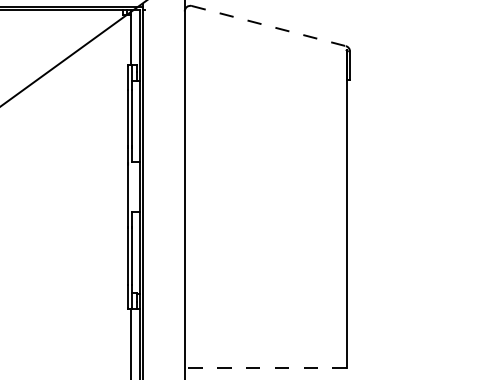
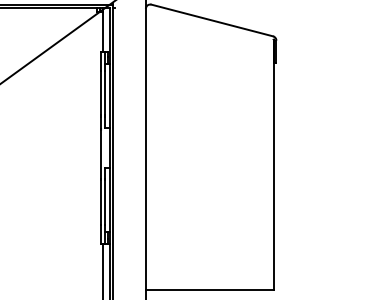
line: (269, 26) -> (212, 20), dashed -> solid
line: (265, 367) -> (209, 290), dashed -> solid

